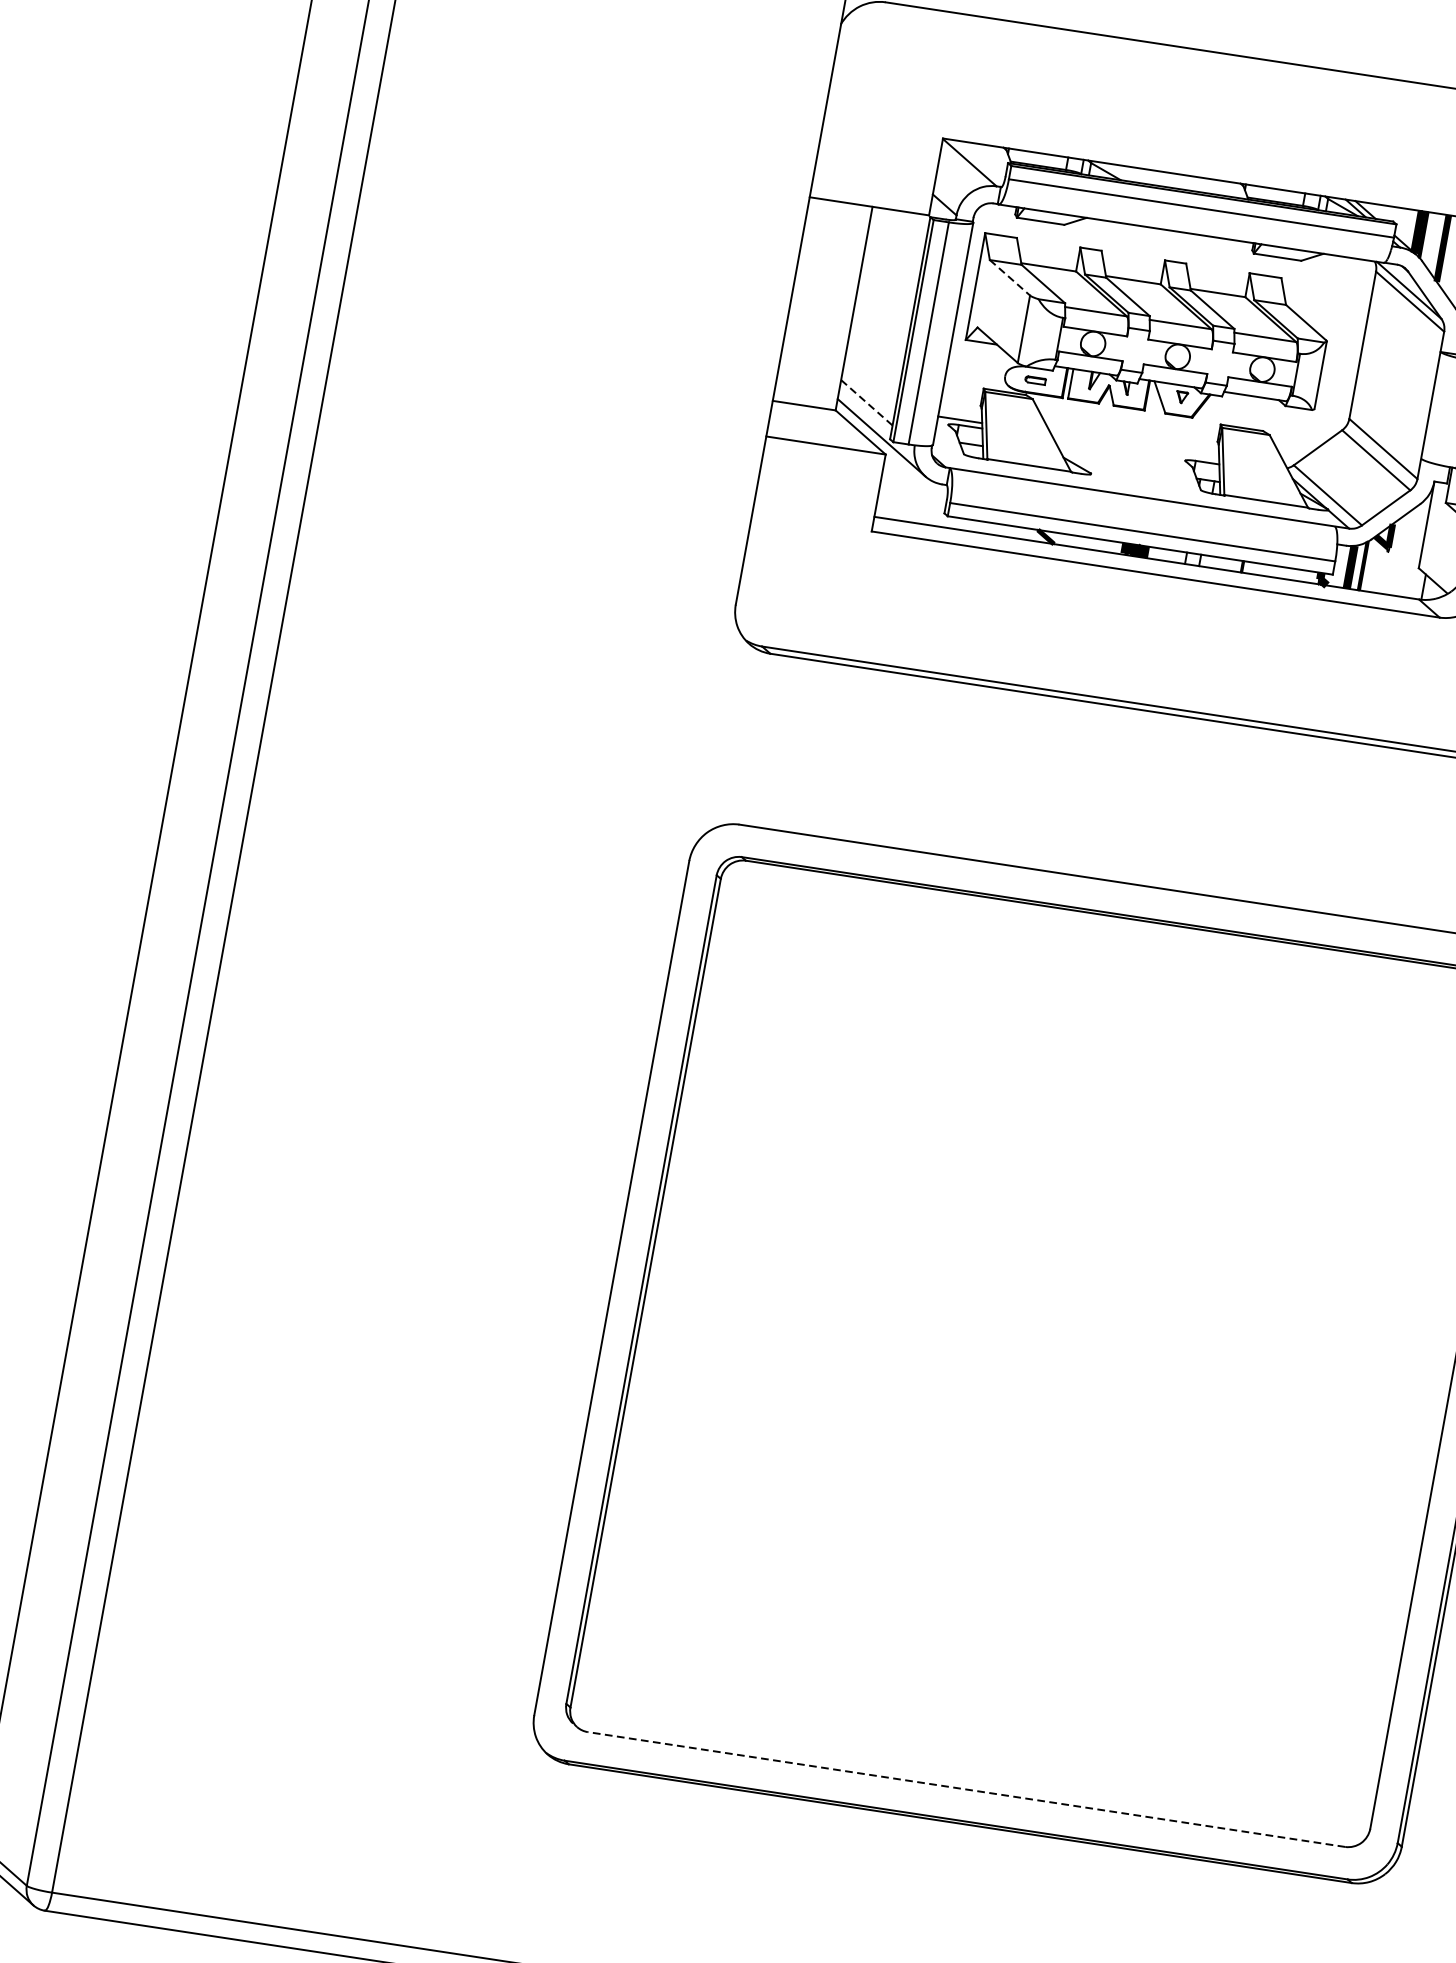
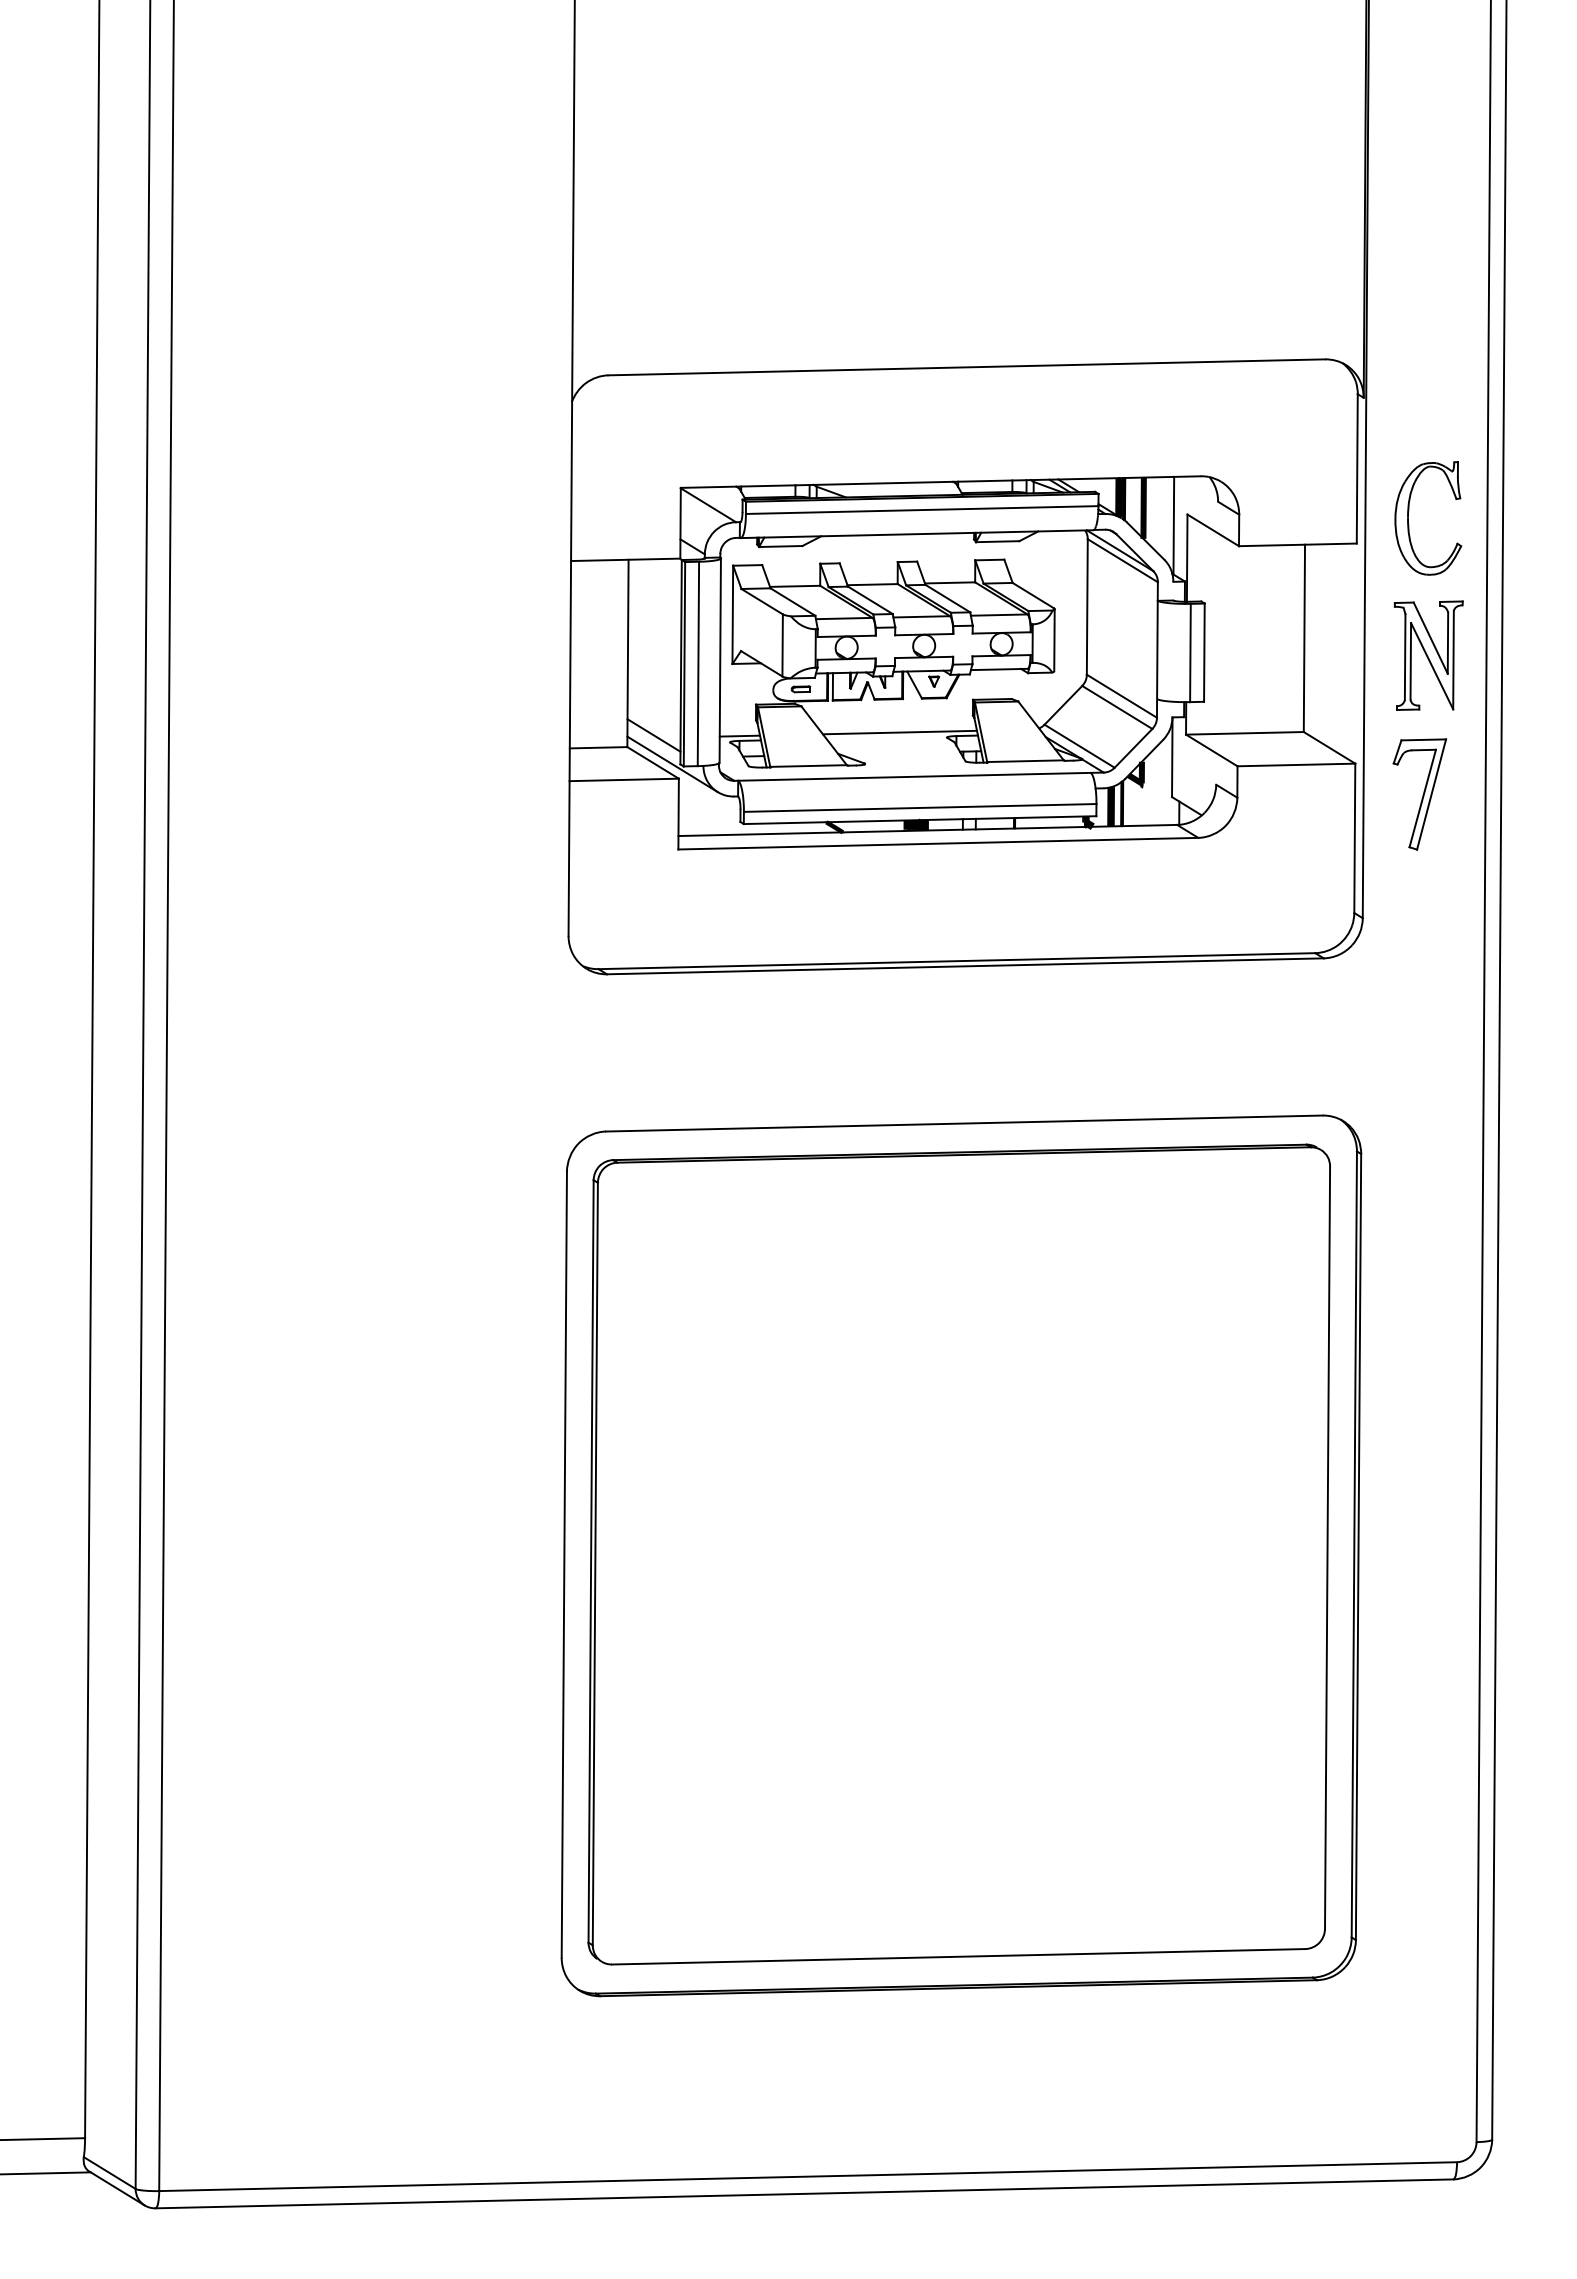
line: (1010, 277) -> (762, 601), dashed -> solid
line: (867, 402) -> (654, 735), dashed -> solid
line: (1134, 446) -> (899, 732), added
line: (966, 1789) -> (958, 1956), dashed -> solid

